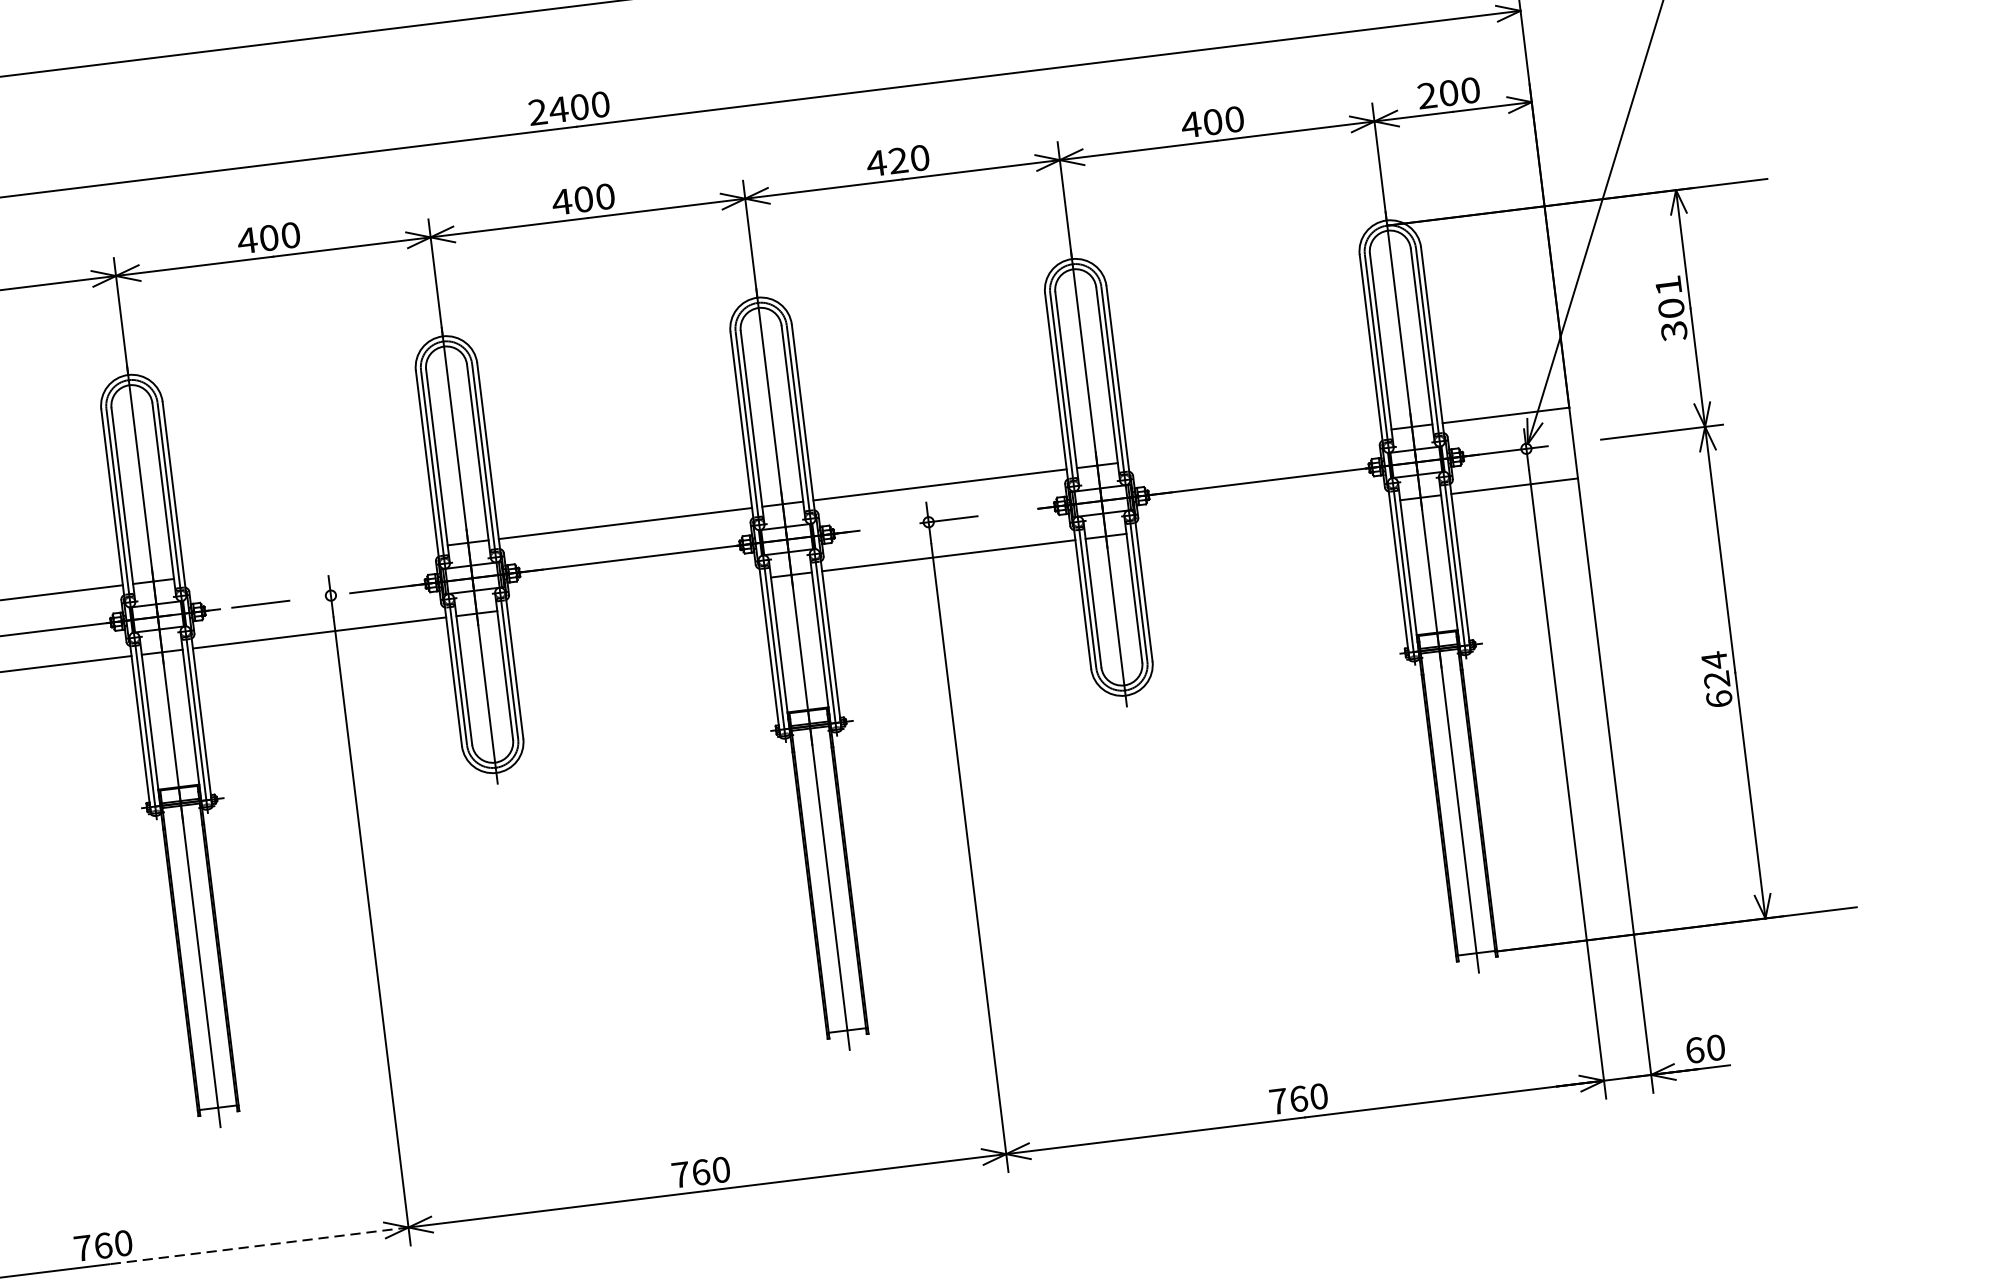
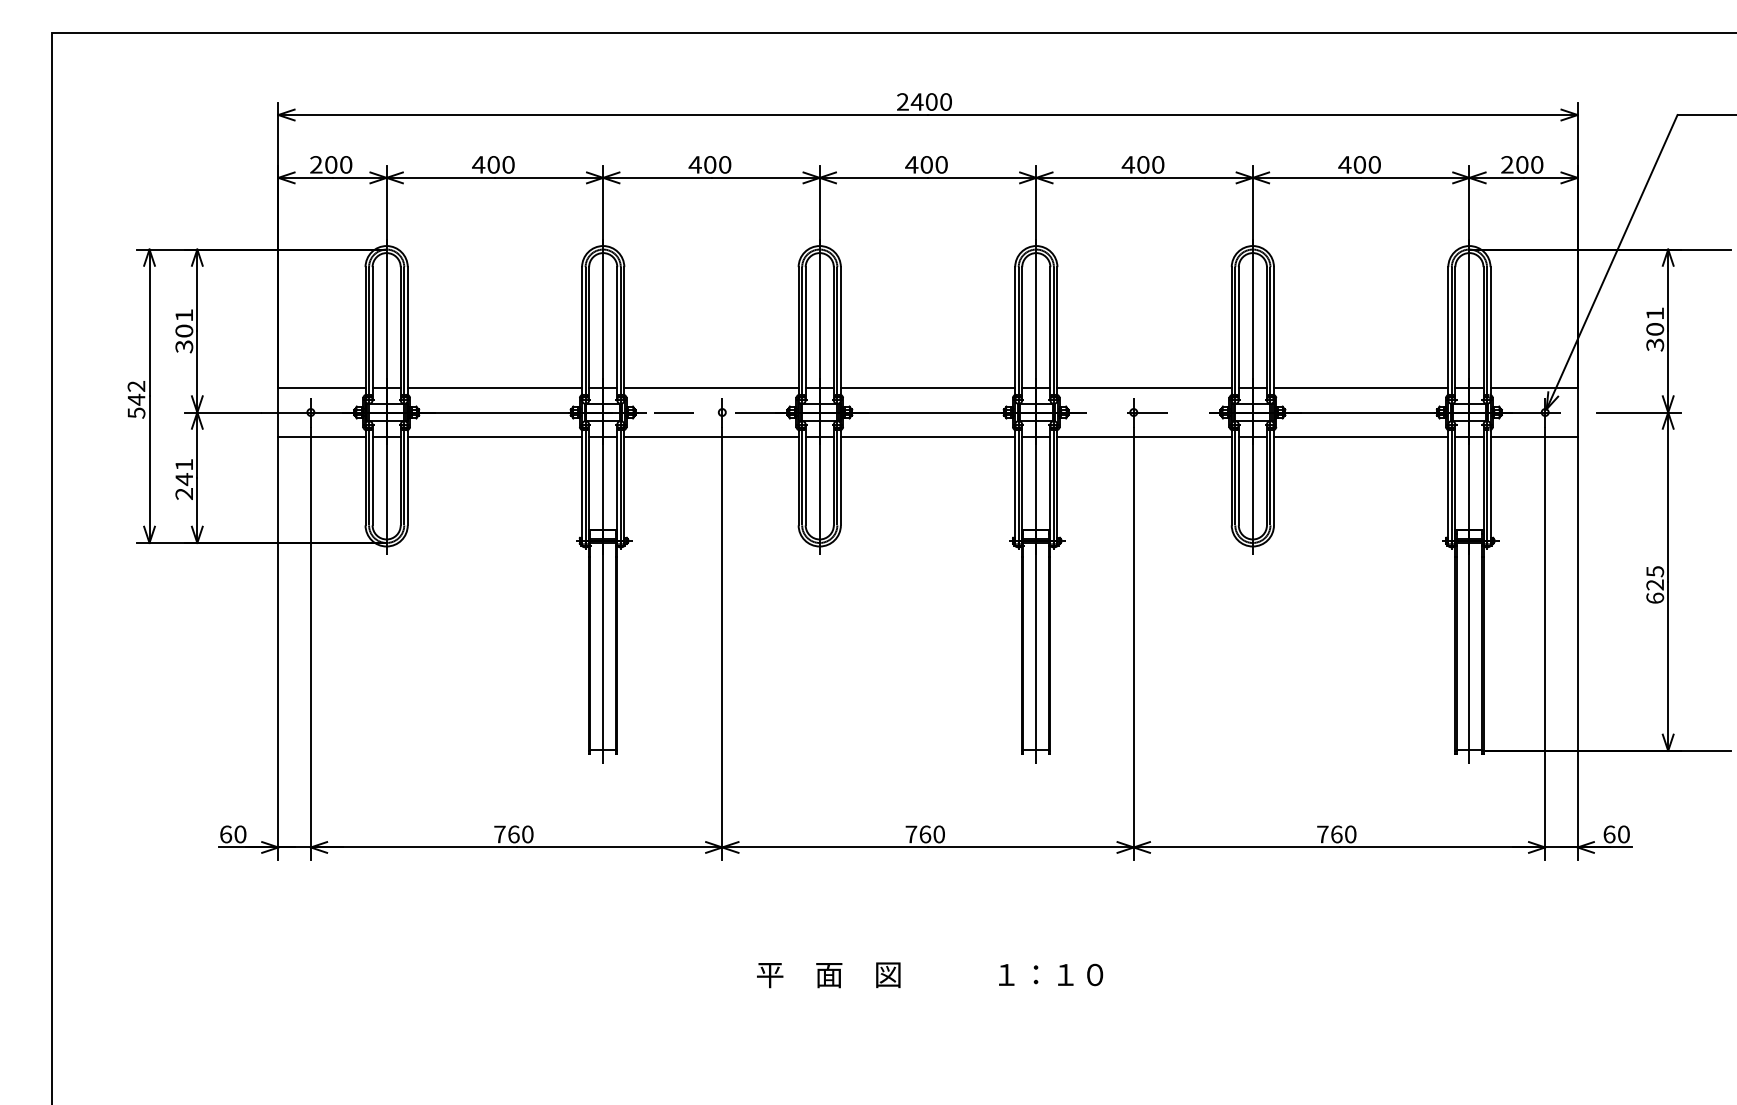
text: (898, 160) -> (1143, 164), 420 -> 400
line: (1253, 446) -> (1360, 388), added
line: (1262, 516) -> (1360, 436), added
line: (310, 562) -> (711, 388), added
line: (633, 593) -> (927, 436), added
text: (1715, 660) -> (1655, 571), 624 -> 625
line: (259, 1245) -> (619, 847), dashed -> solid

